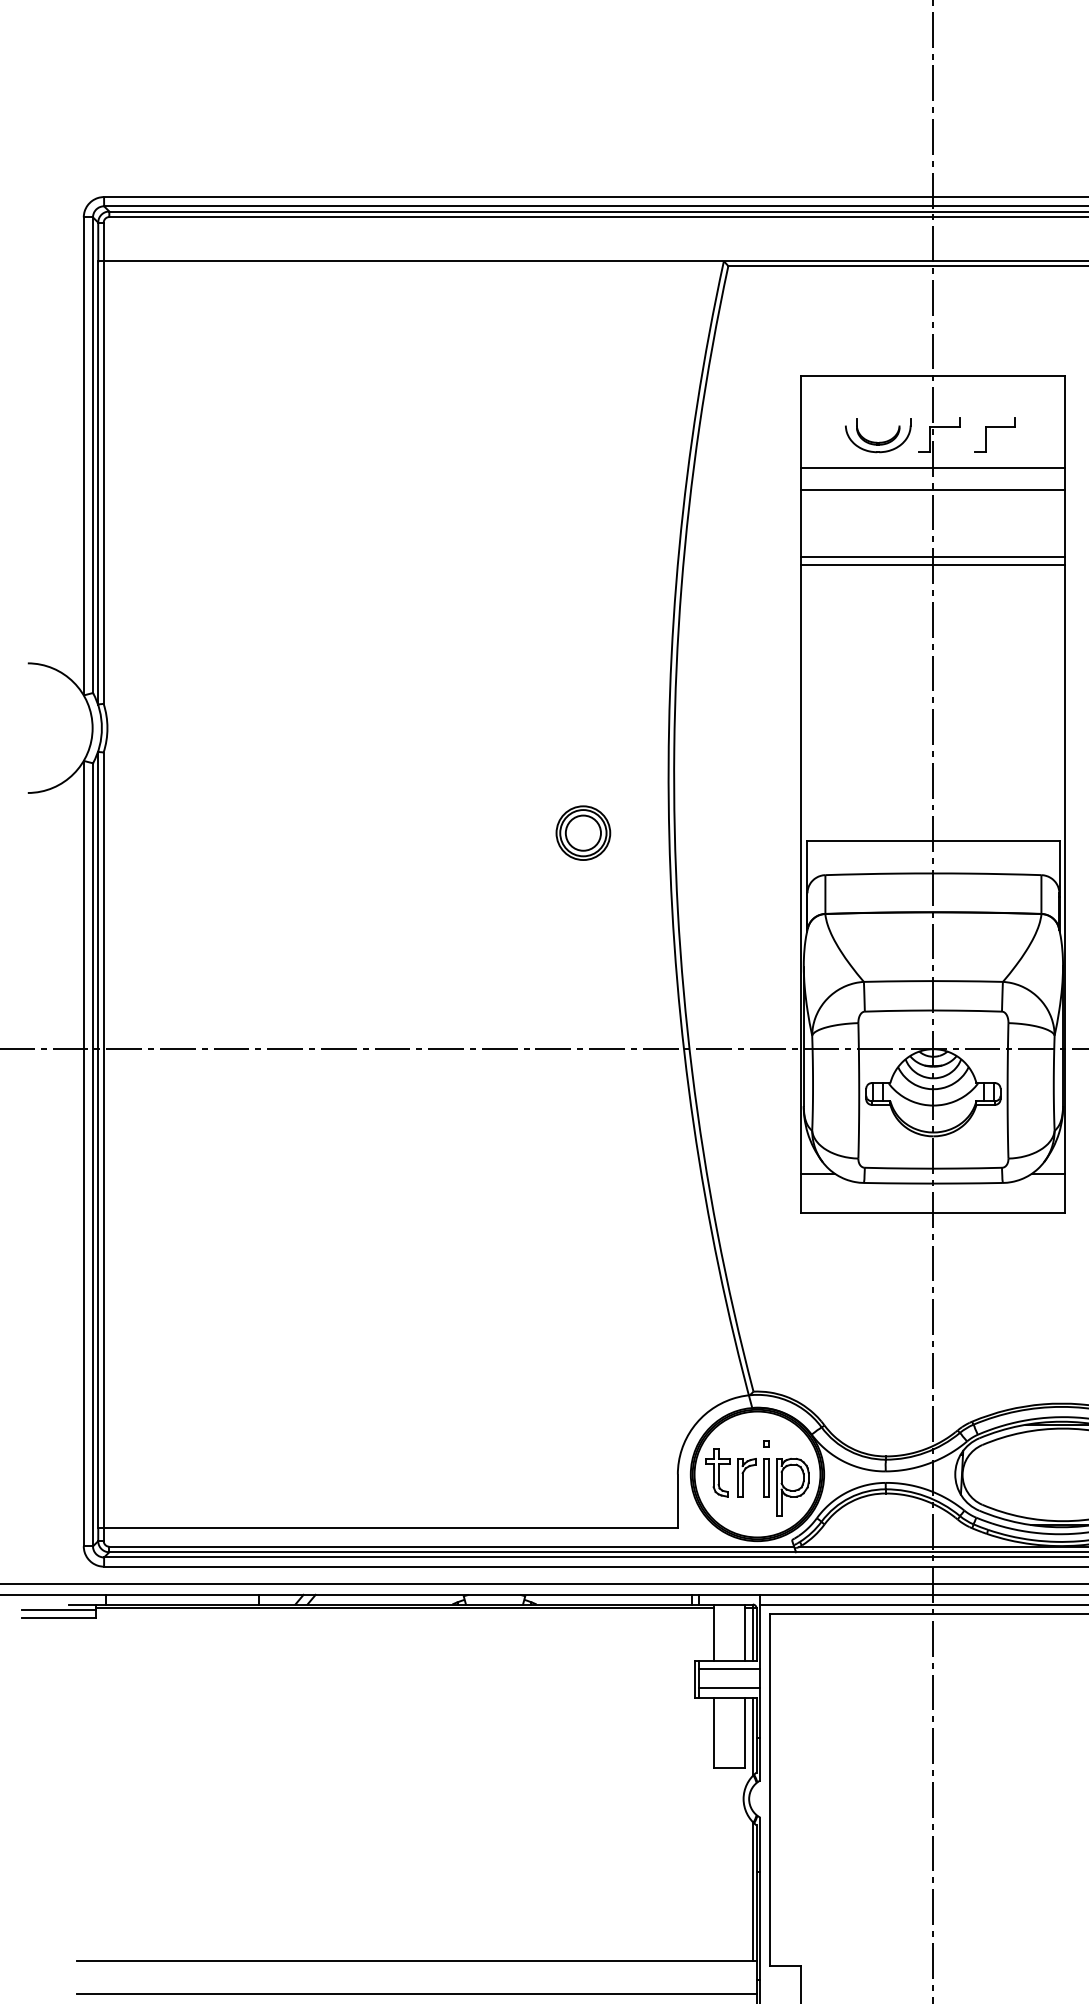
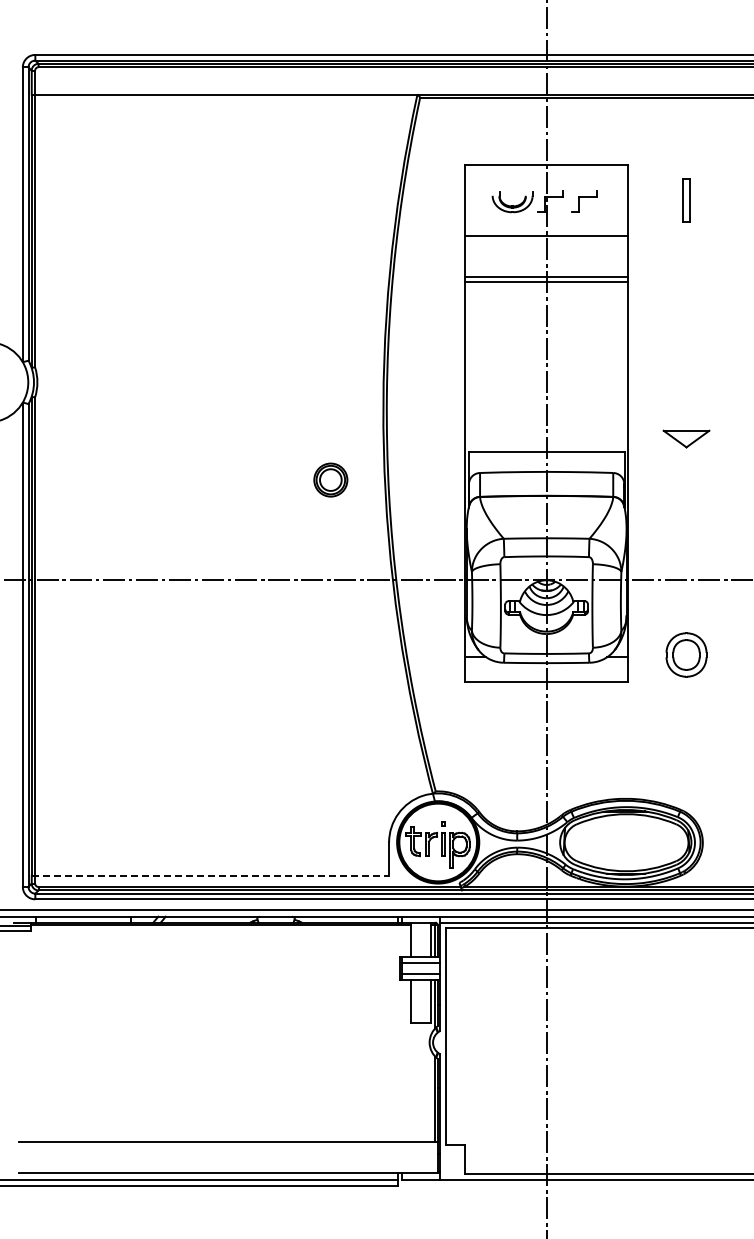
line: (933, 468) -> (546, 222), removed
part: (582, 832) -> (330, 479), moved
line: (388, 1528) -> (210, 875), solid -> dashed
line: (415, 1993) -> (227, 1162), removed

